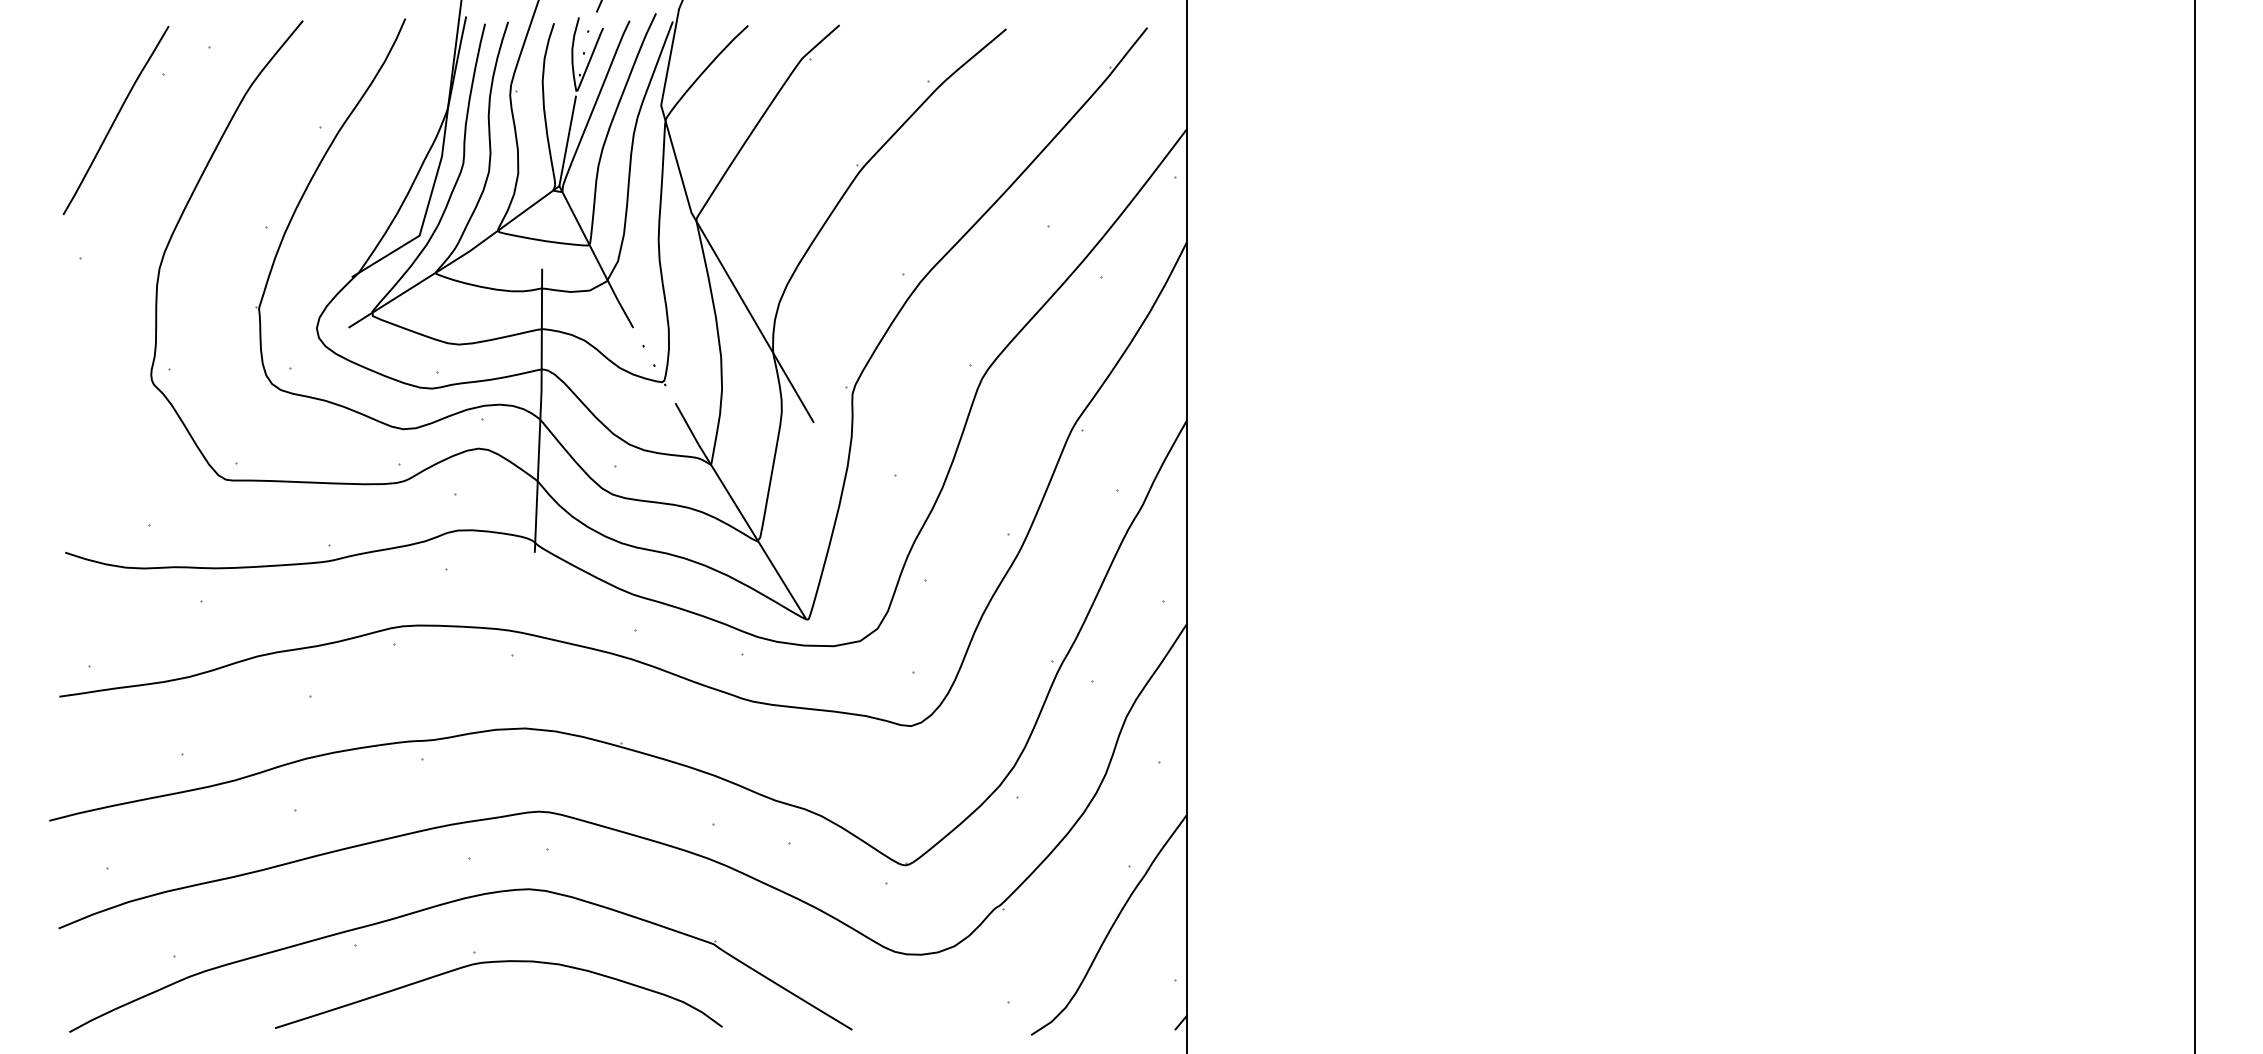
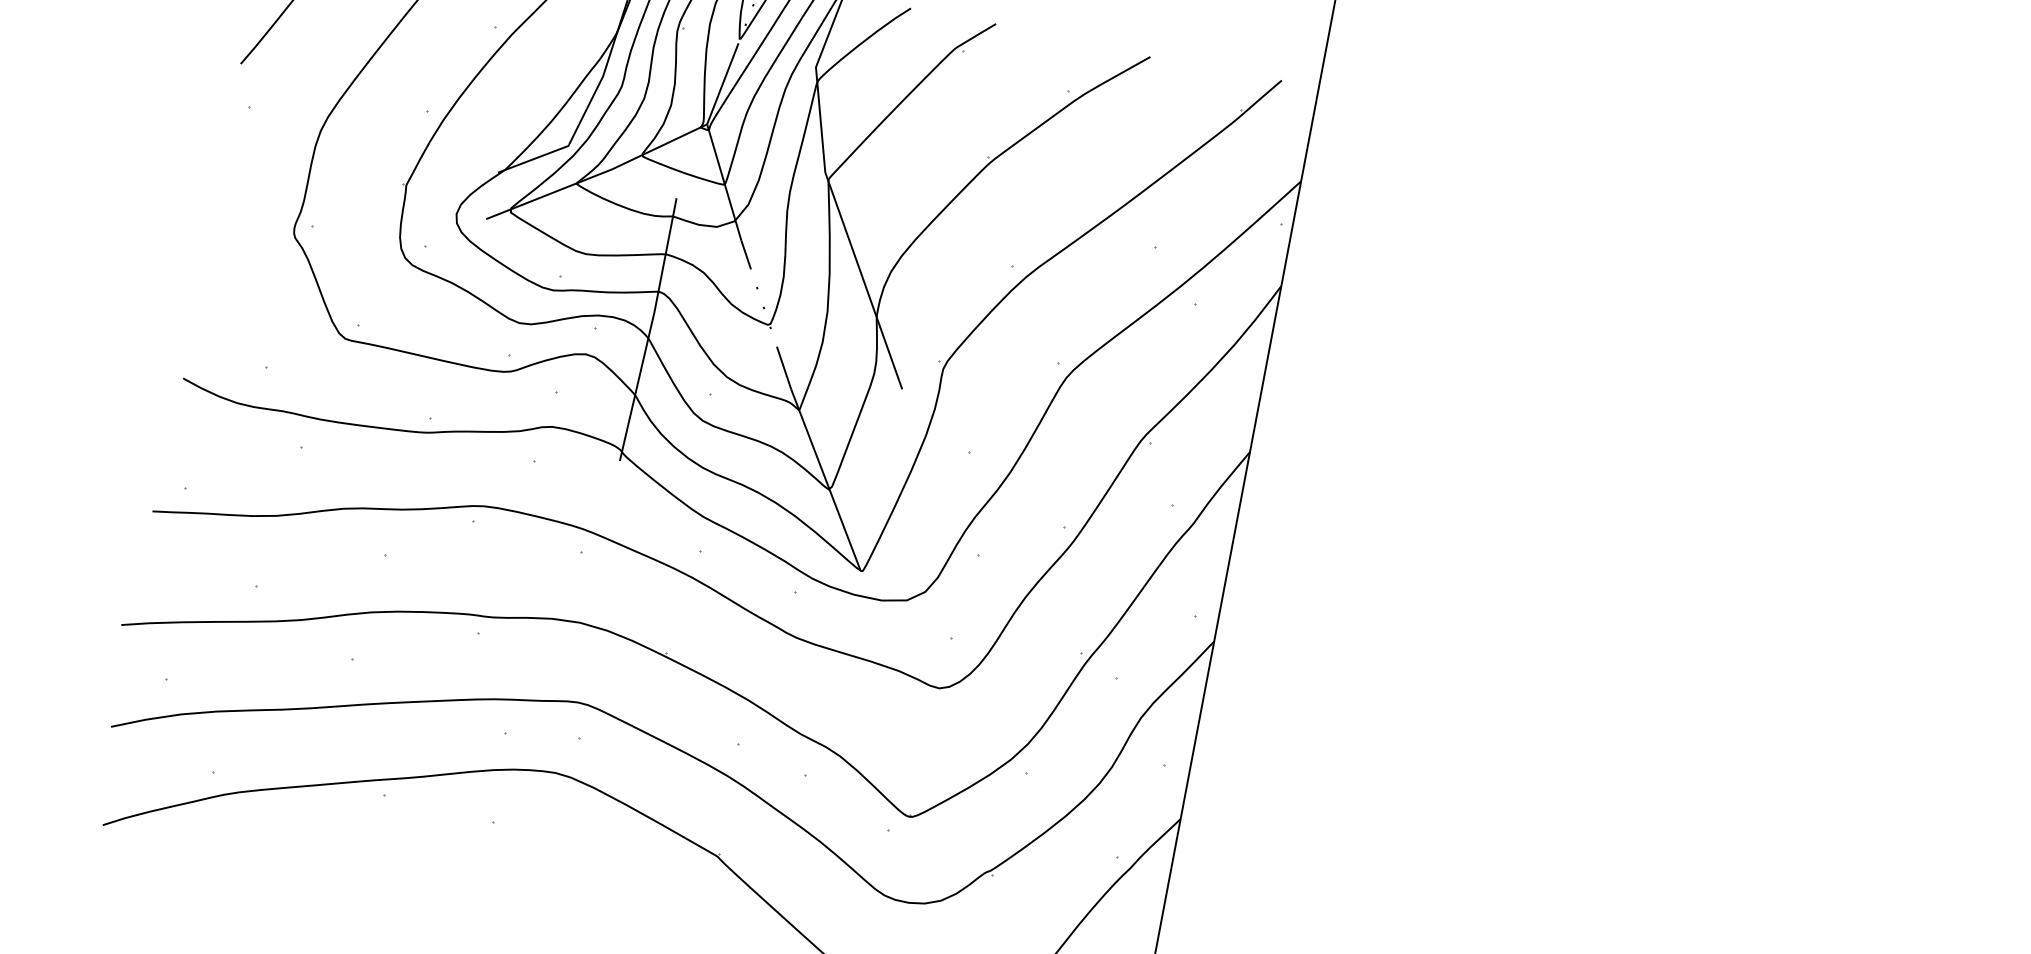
curve: (498, 962) -> (514, 835), removed

